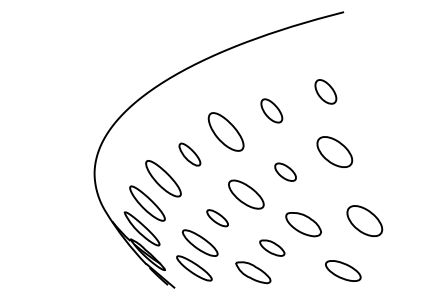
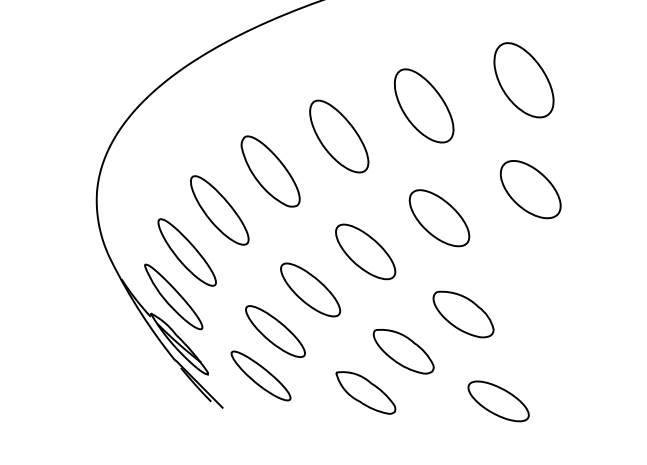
part: (325, 91) -> (523, 79), size x1.67
part: (271, 110) -> (423, 105), size x1.67
part: (189, 154) -> (270, 171), size x1.67
part: (285, 171) -> (439, 216), size x1.67
part: (217, 217) -> (310, 288), size x1.67
part: (364, 220) -> (573, 316), removed
part: (272, 248) -> (404, 352), size x1.43
part: (343, 270) -> (499, 400), moved

